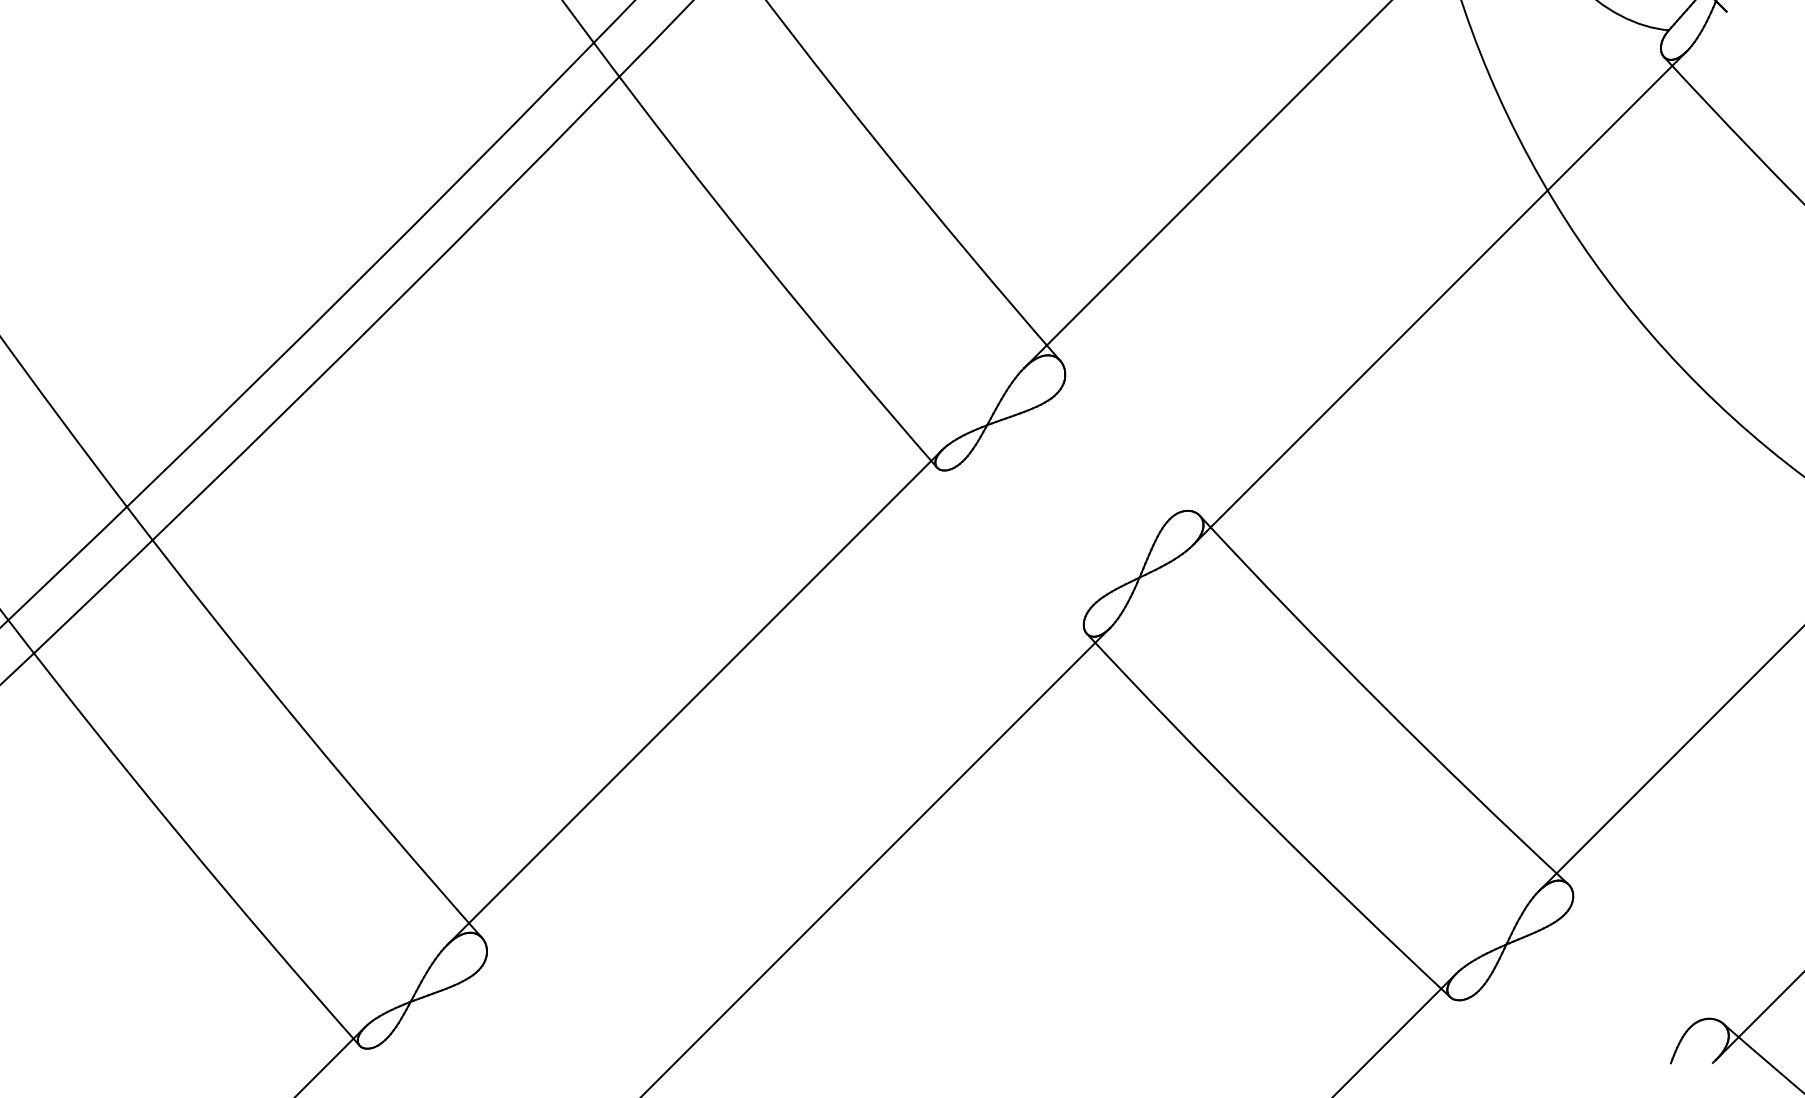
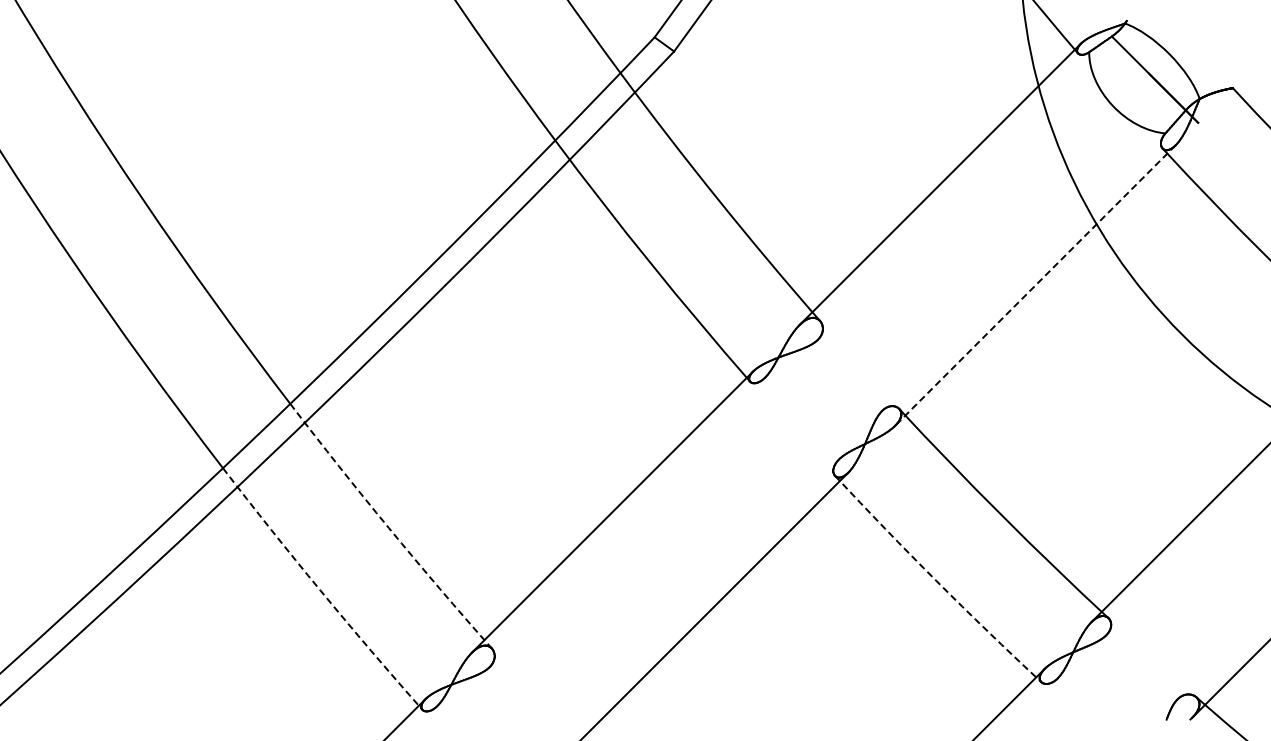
line: (1439, 298) -> (1035, 285), solid -> dashed
arc: (299, 726) -> (388, 528), solid -> dashed
arc: (1265, 818) -> (936, 580), solid -> dashed
arc: (180, 835) -> (320, 590), solid -> dashed

